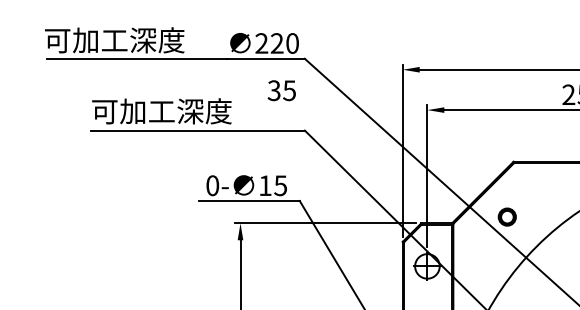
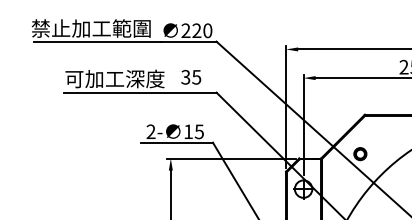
text: (127, 40) -> (90, 28), 可加工深度 -> 禁止加工範圍
text: (282, 90) -> (191, 77), moved
text: (211, 185) -> (150, 131), 0- -> 2-

